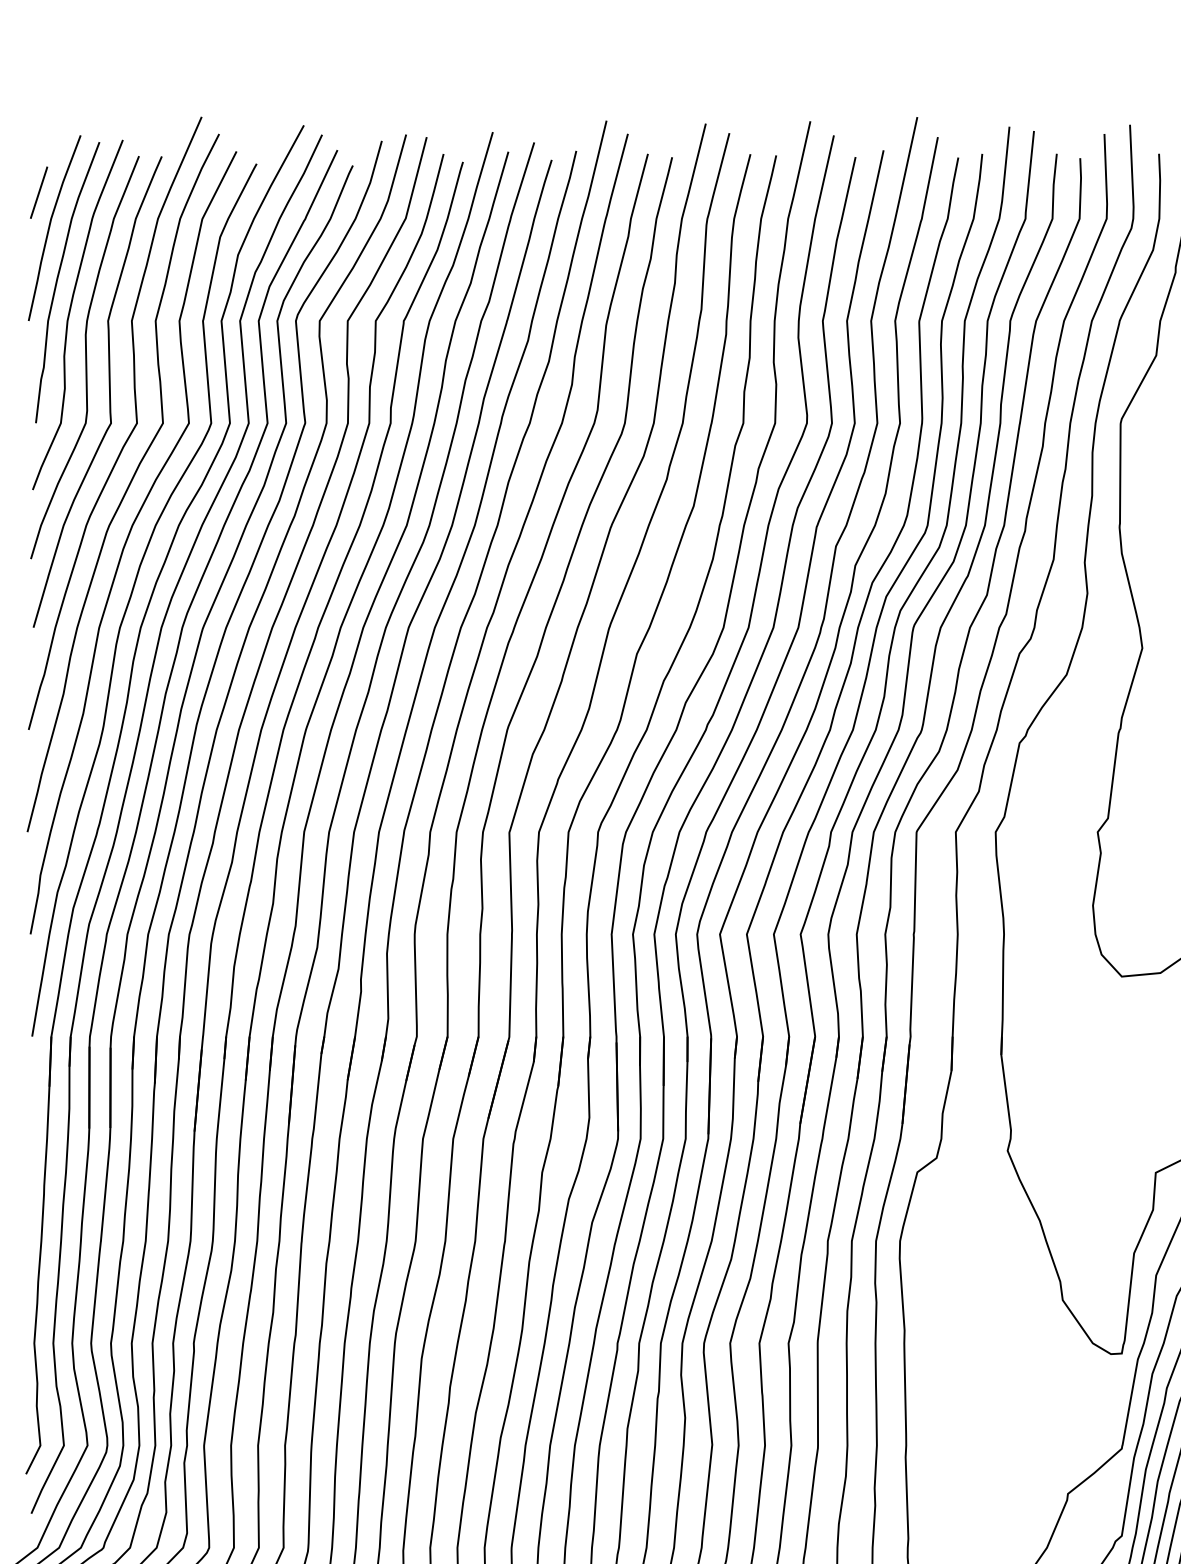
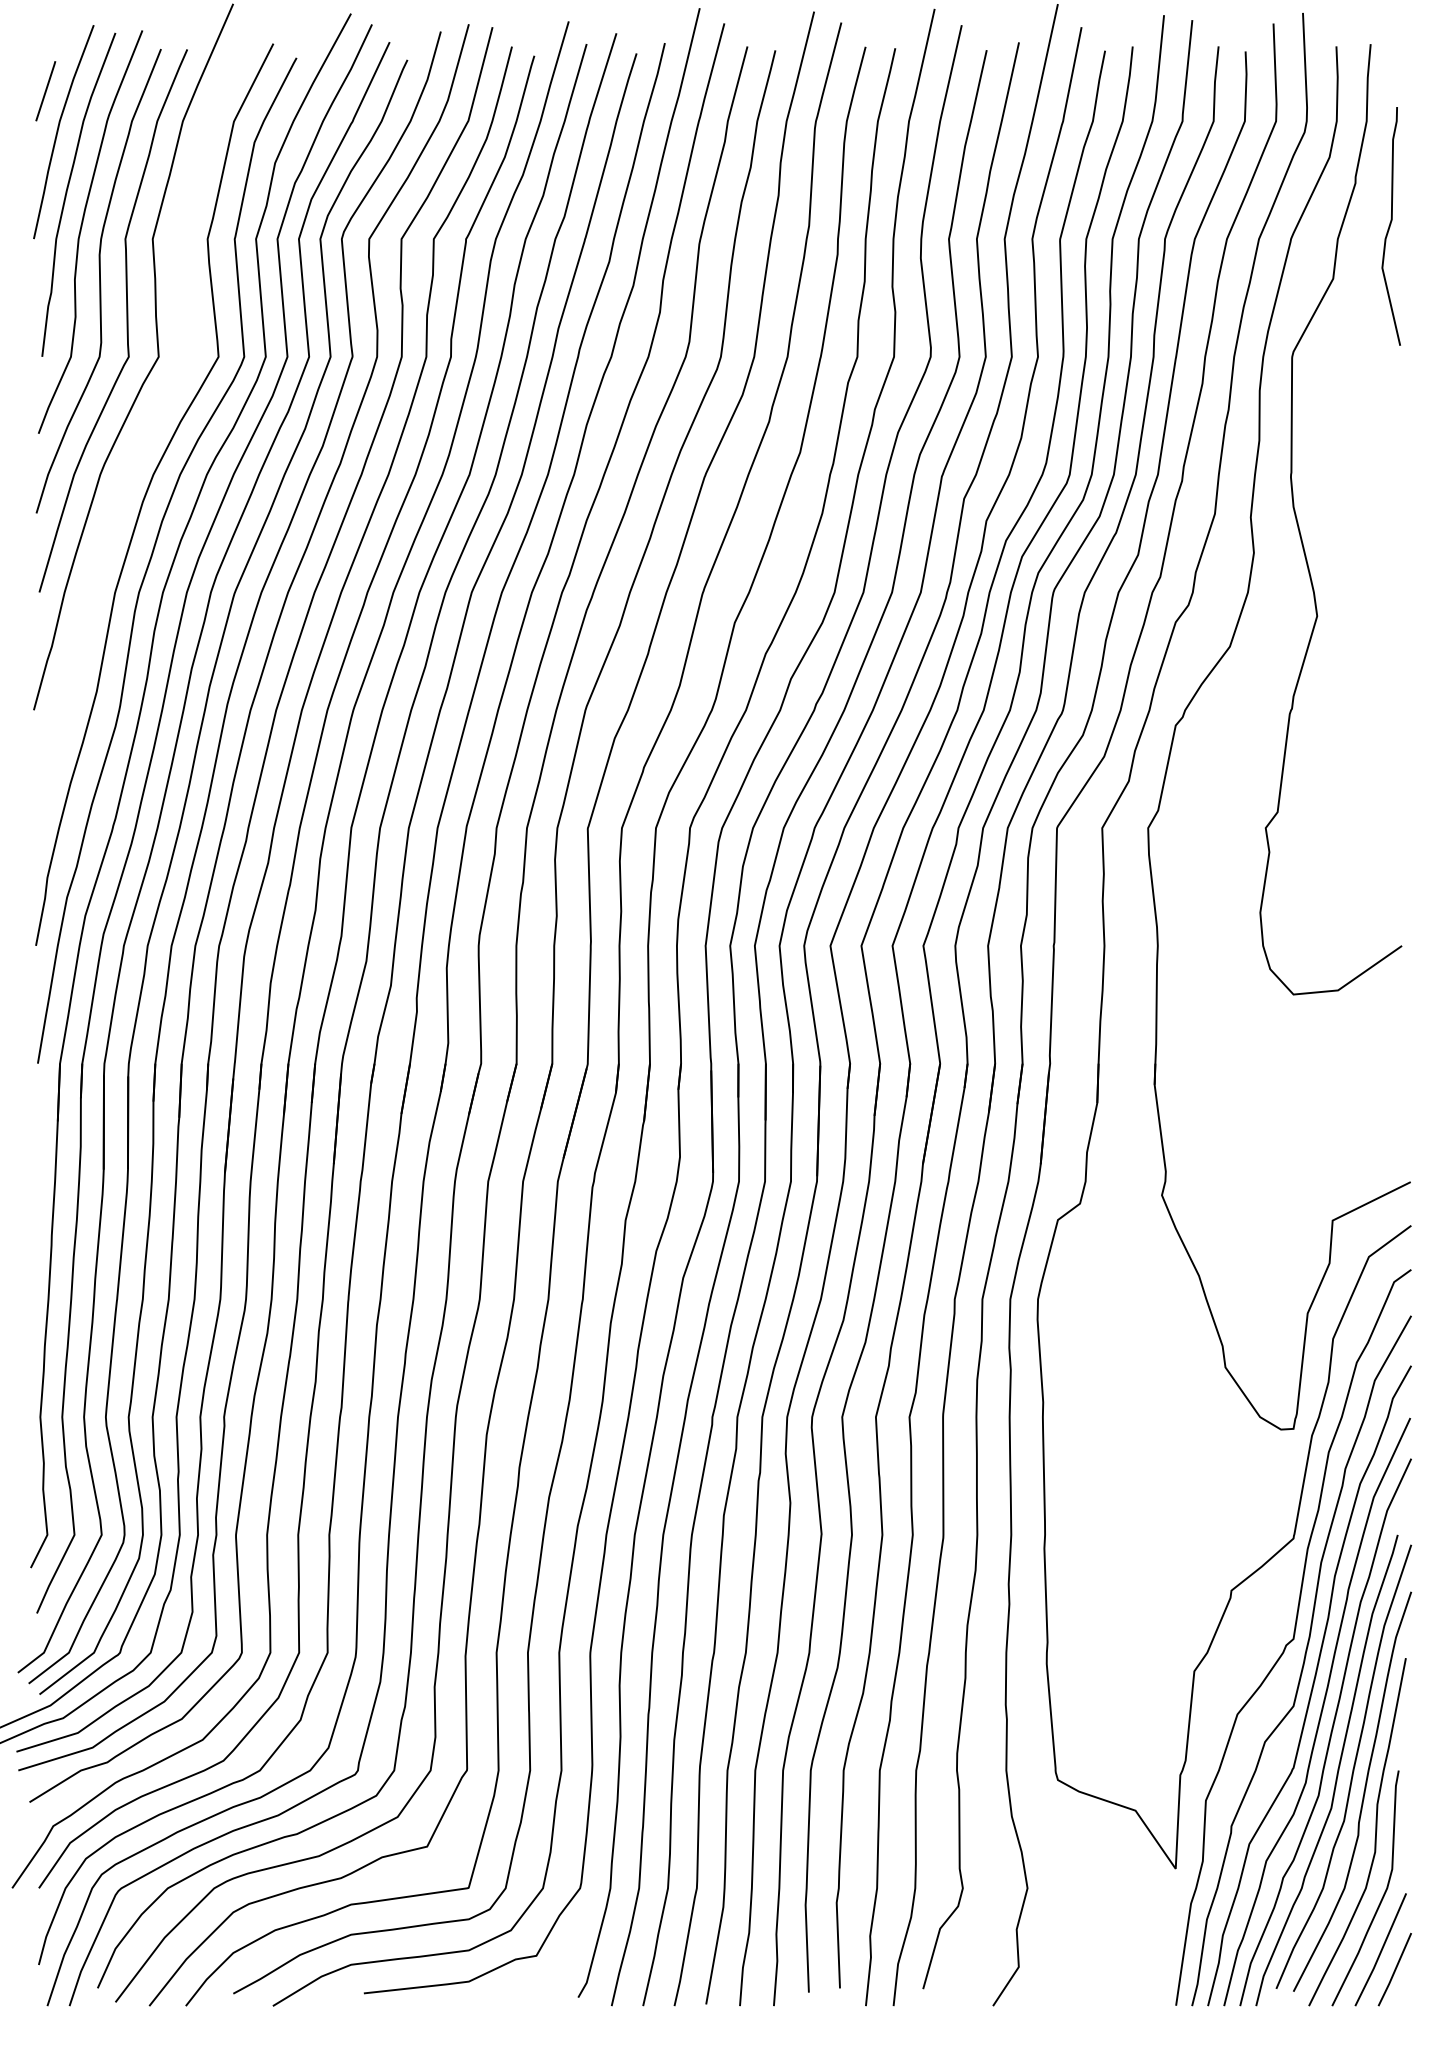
curve: (128, 485) -> (148, 428), removed

